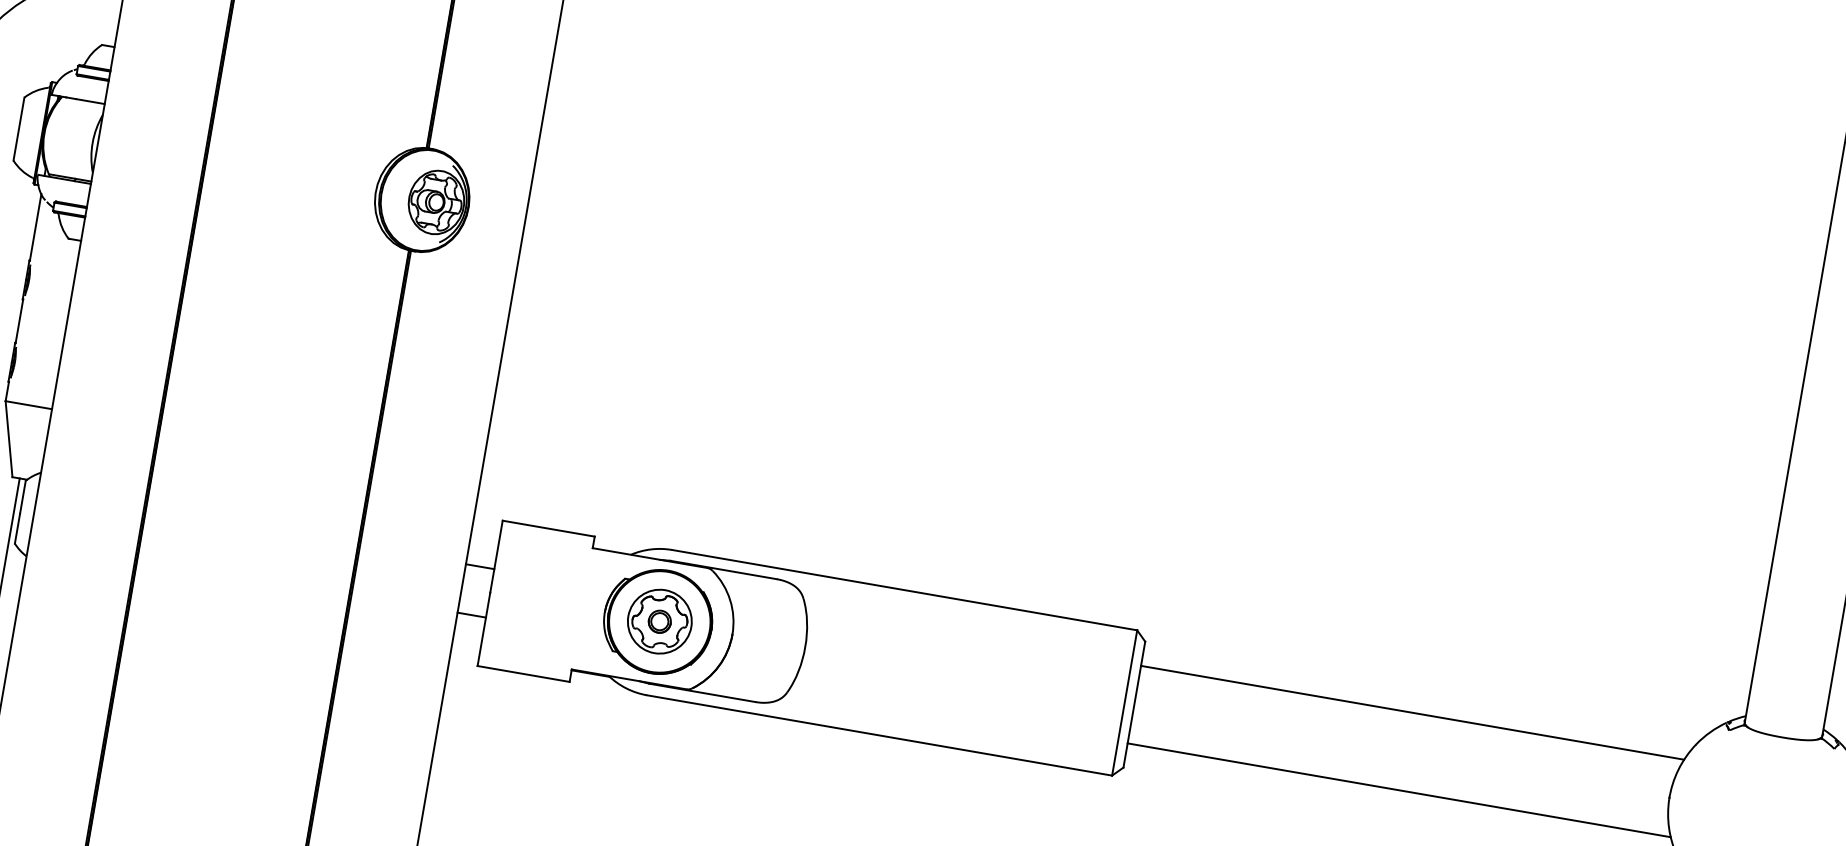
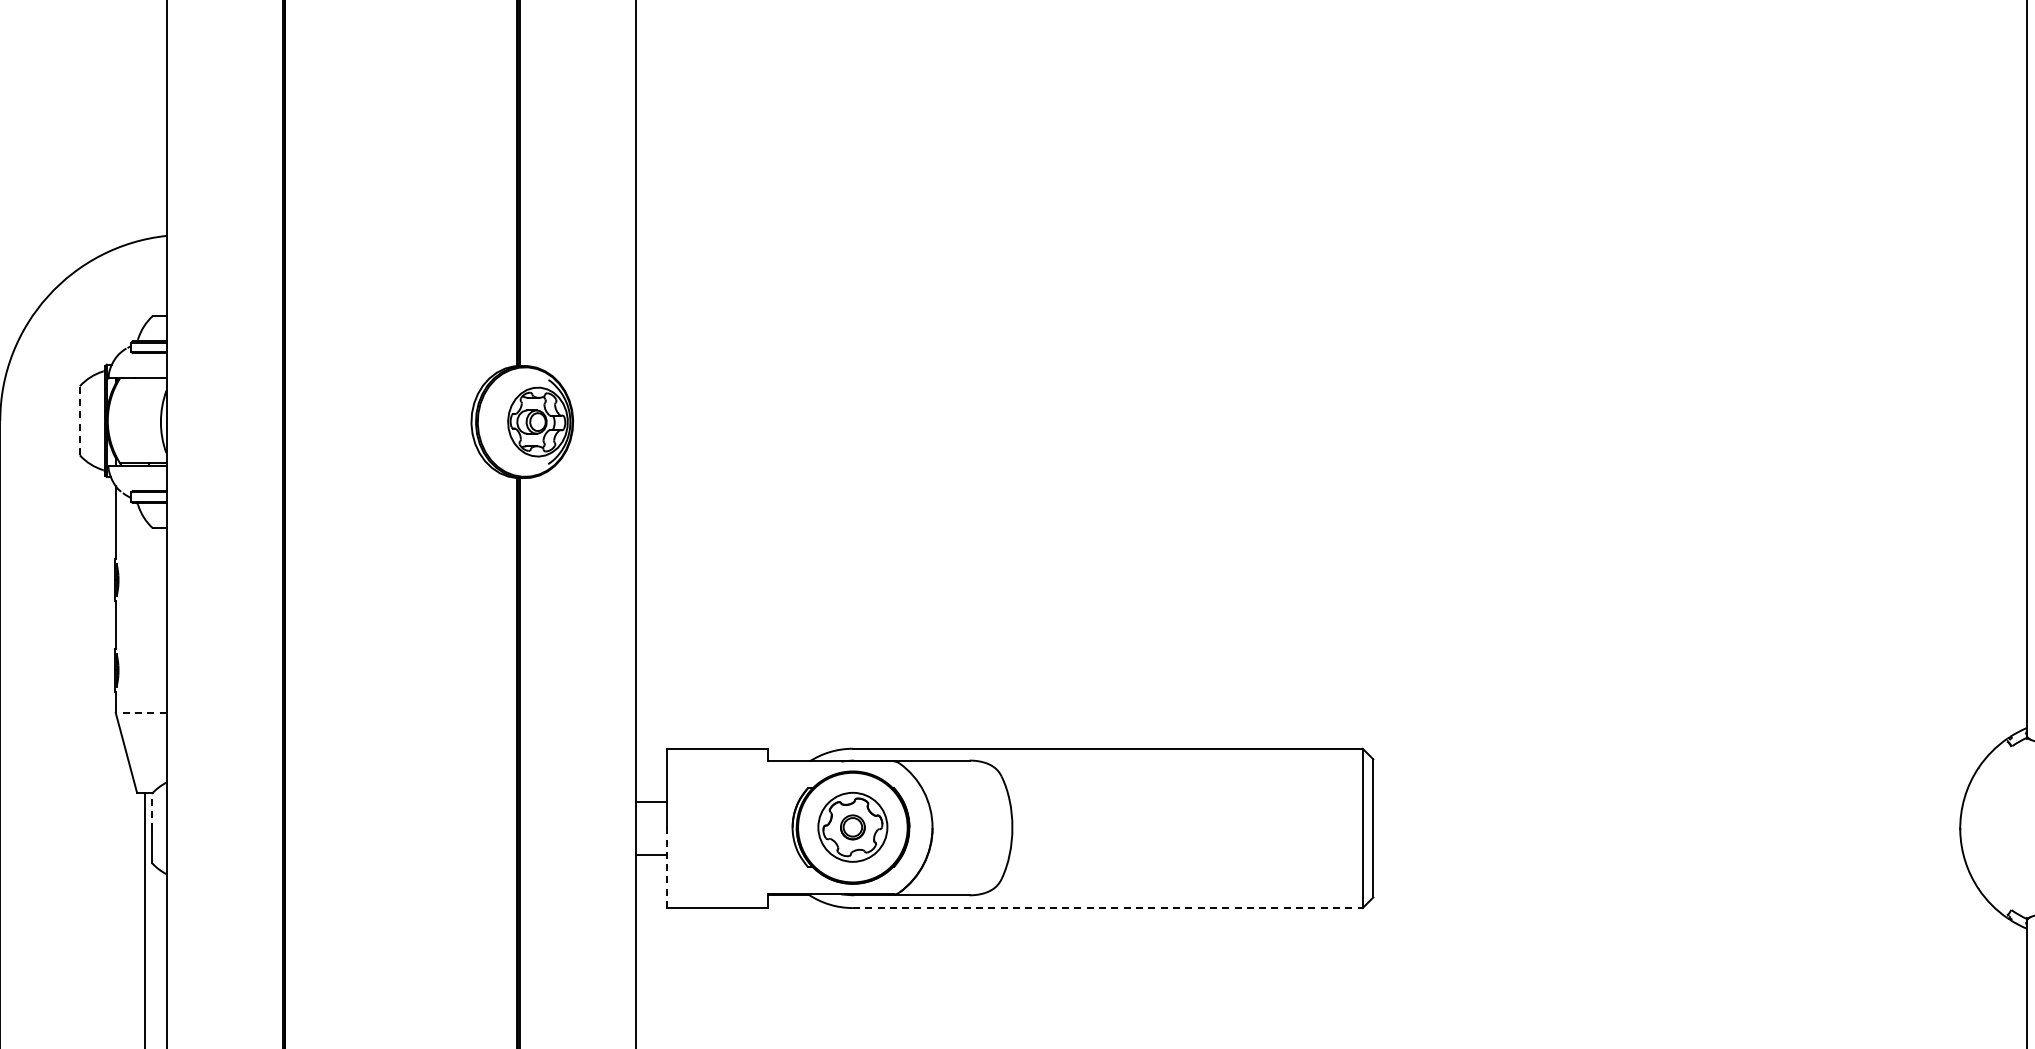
line: (18, 128) -> (79, 420), solid -> dashed
line: (28, 404) -> (140, 712), solid -> dashed
line: (22, 496) -> (151, 811), solid -> dashed
line: (484, 629) -> (667, 867), solid -> dashed
line: (1412, 712) -> (1670, 785), removed
line: (879, 735) -> (1107, 908), solid -> dashed
line: (1398, 789) -> (1670, 870), removed

